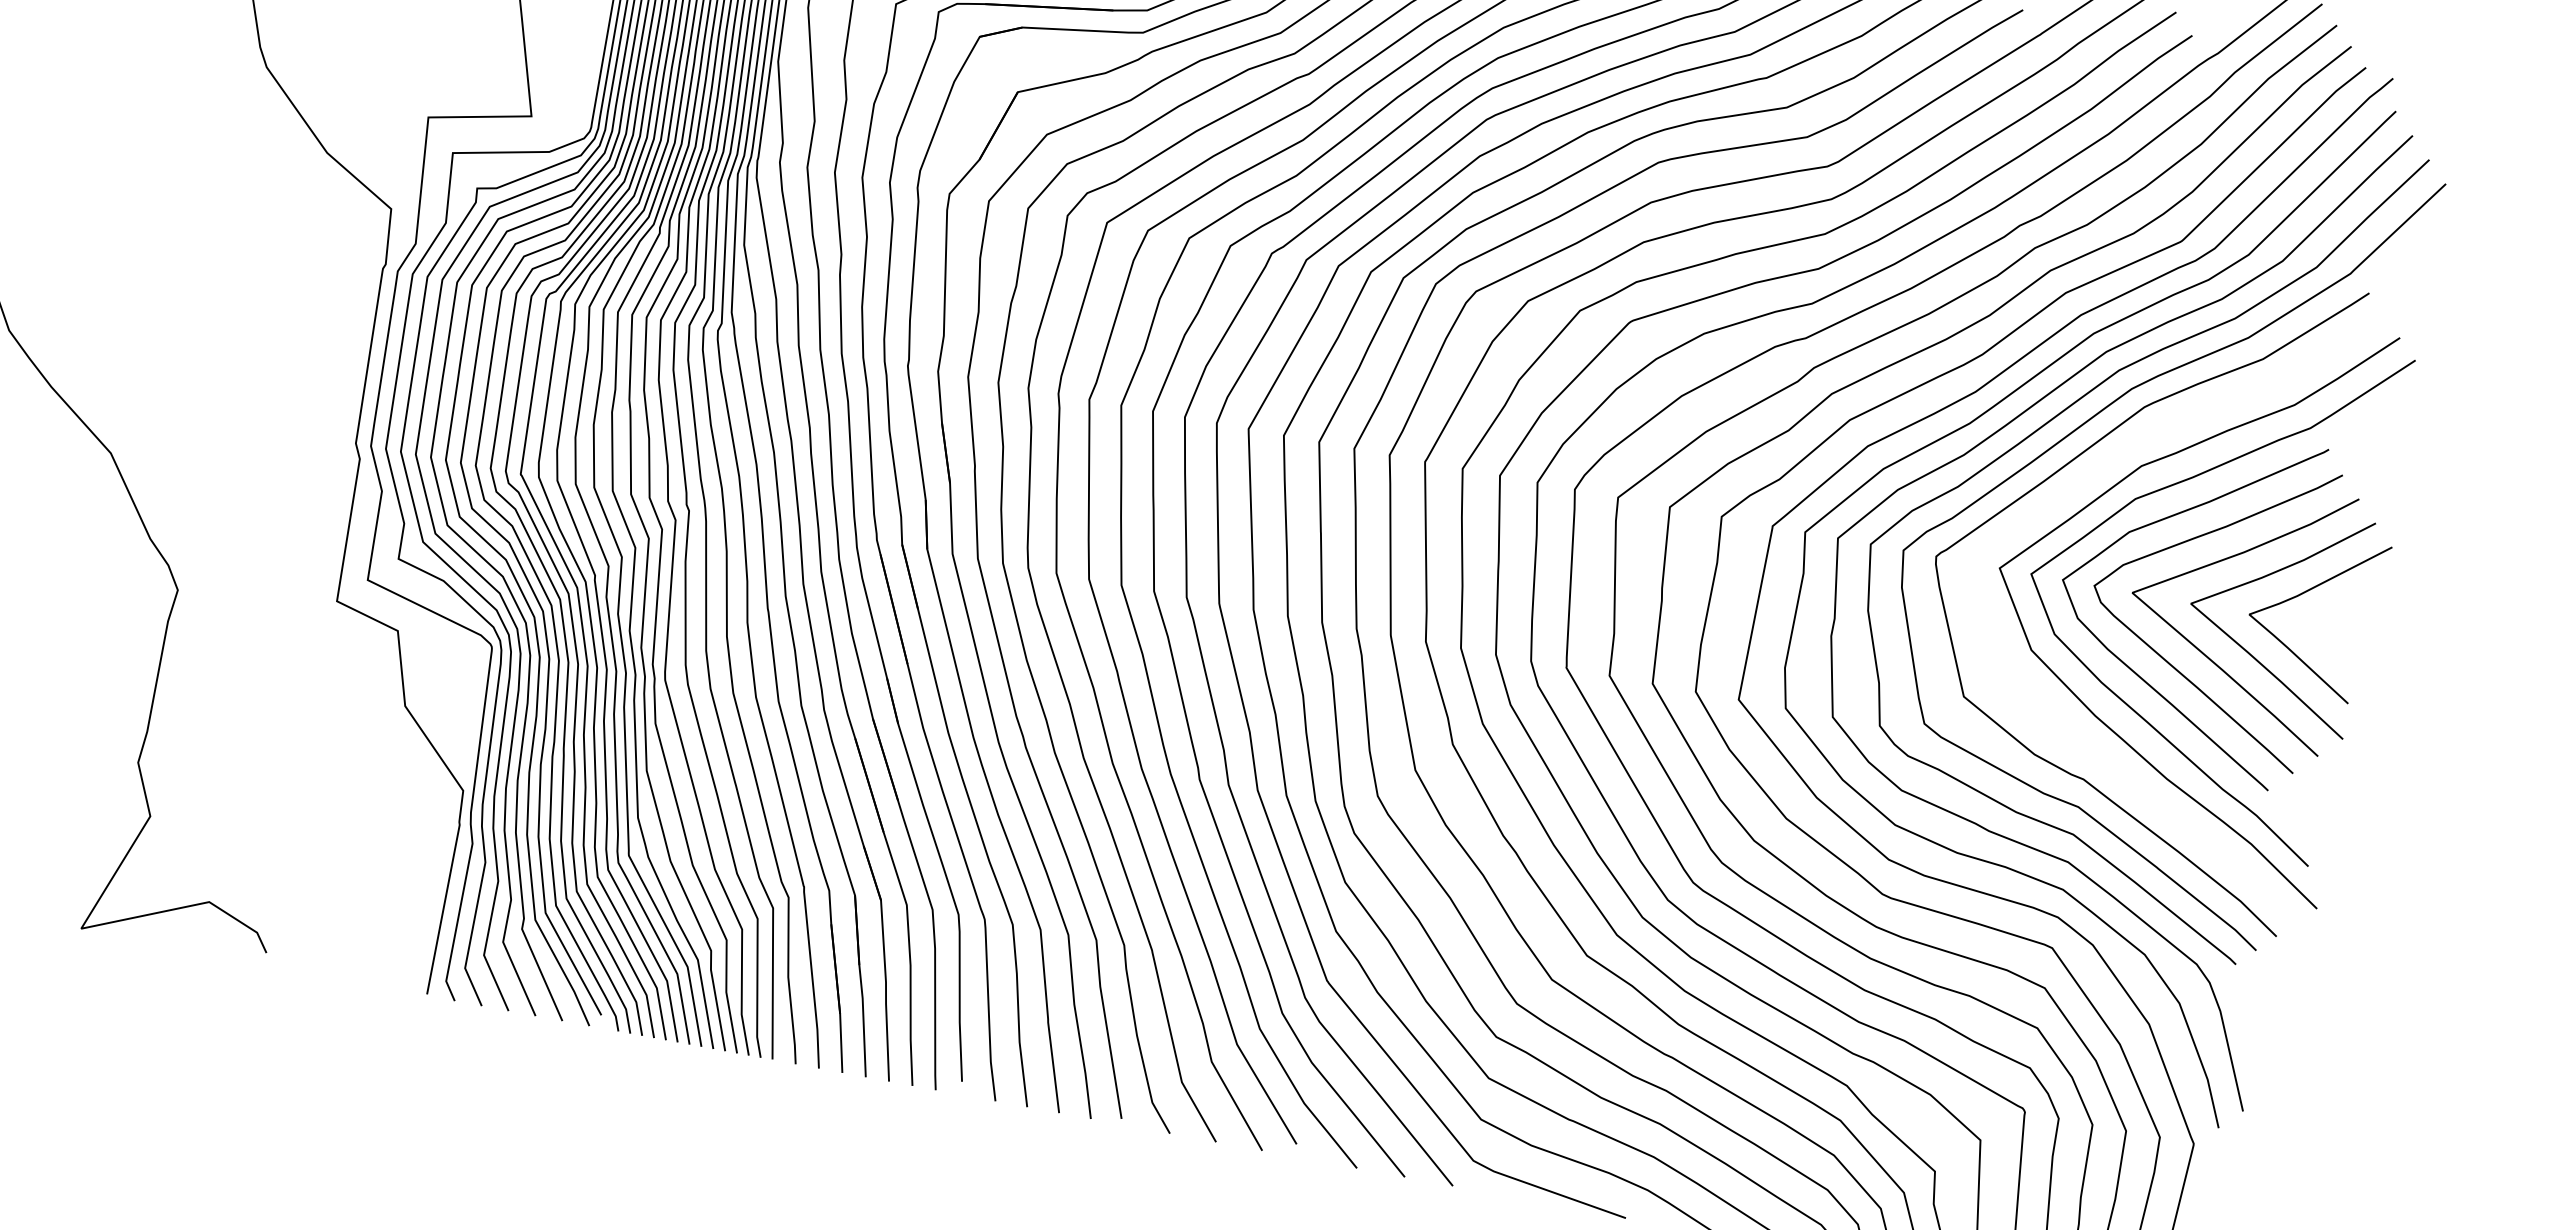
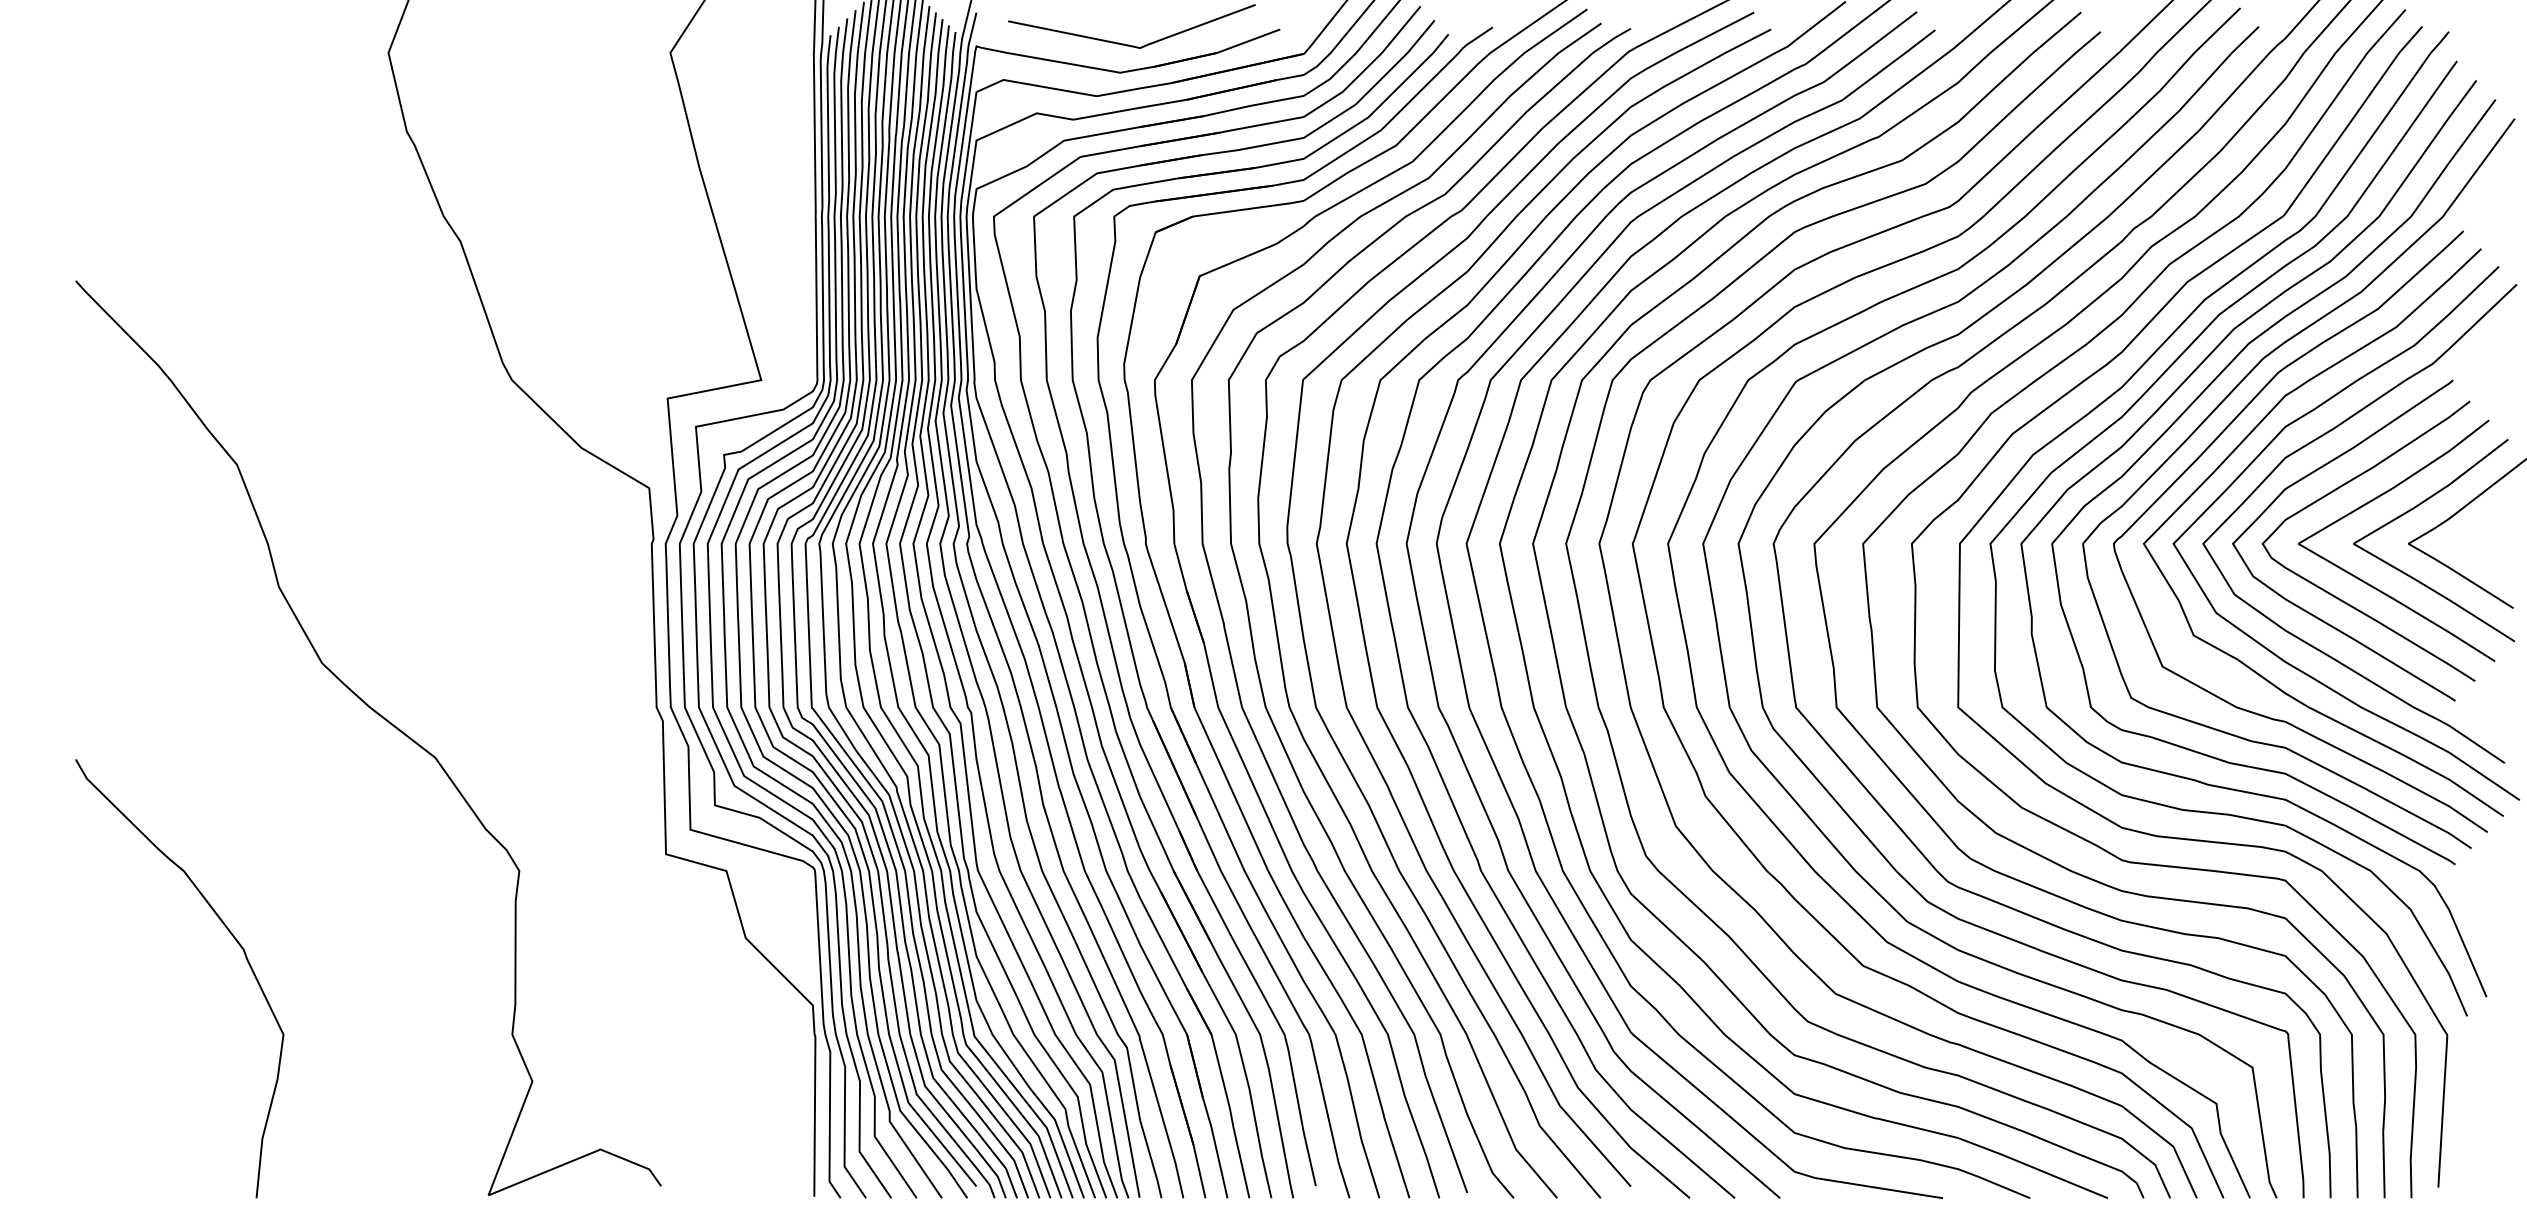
curve: (2087, 478) -> (2238, 447), added

